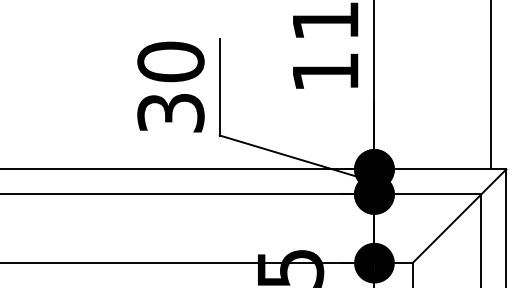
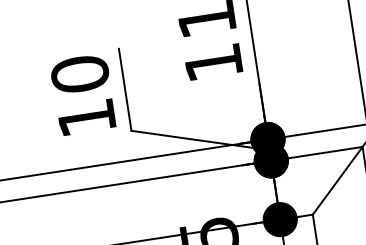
text: (170, 113) -> (86, 118), 30 -> 10

